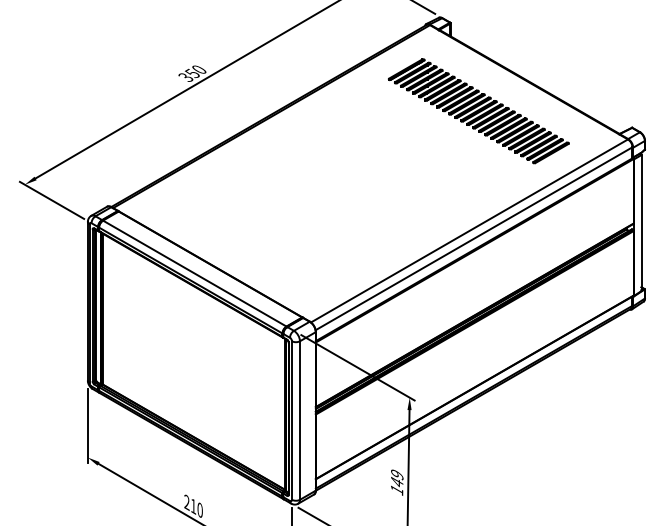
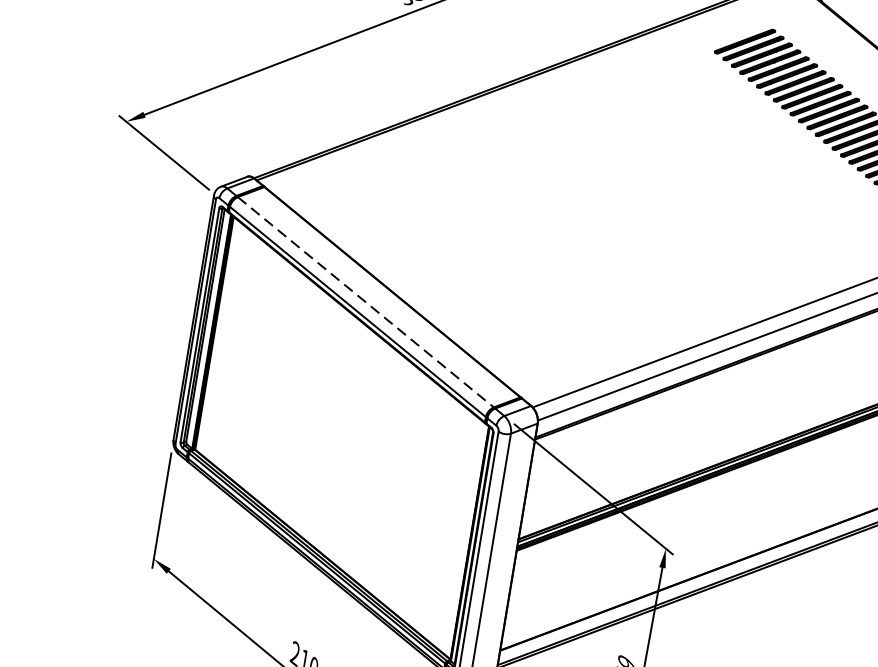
line: (194, 273) -> (365, 302), solid -> dashed

